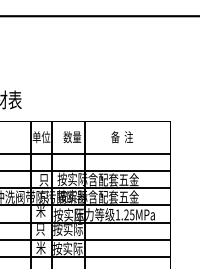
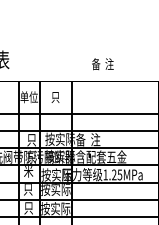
text: (72, 136) -> (60, 96), 数量 -> 只
text: (121, 137) -> (102, 64), moved
text: (113, 179) -> (101, 139), 含配套五金 -> 备  注
text: (40, 247) -> (28, 207), 米 -> 只

